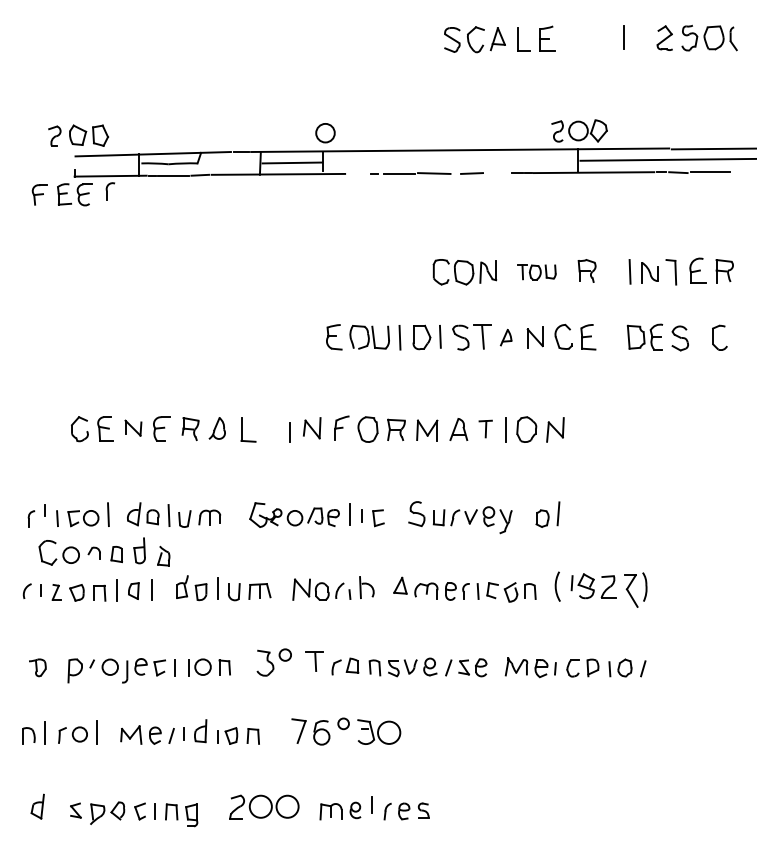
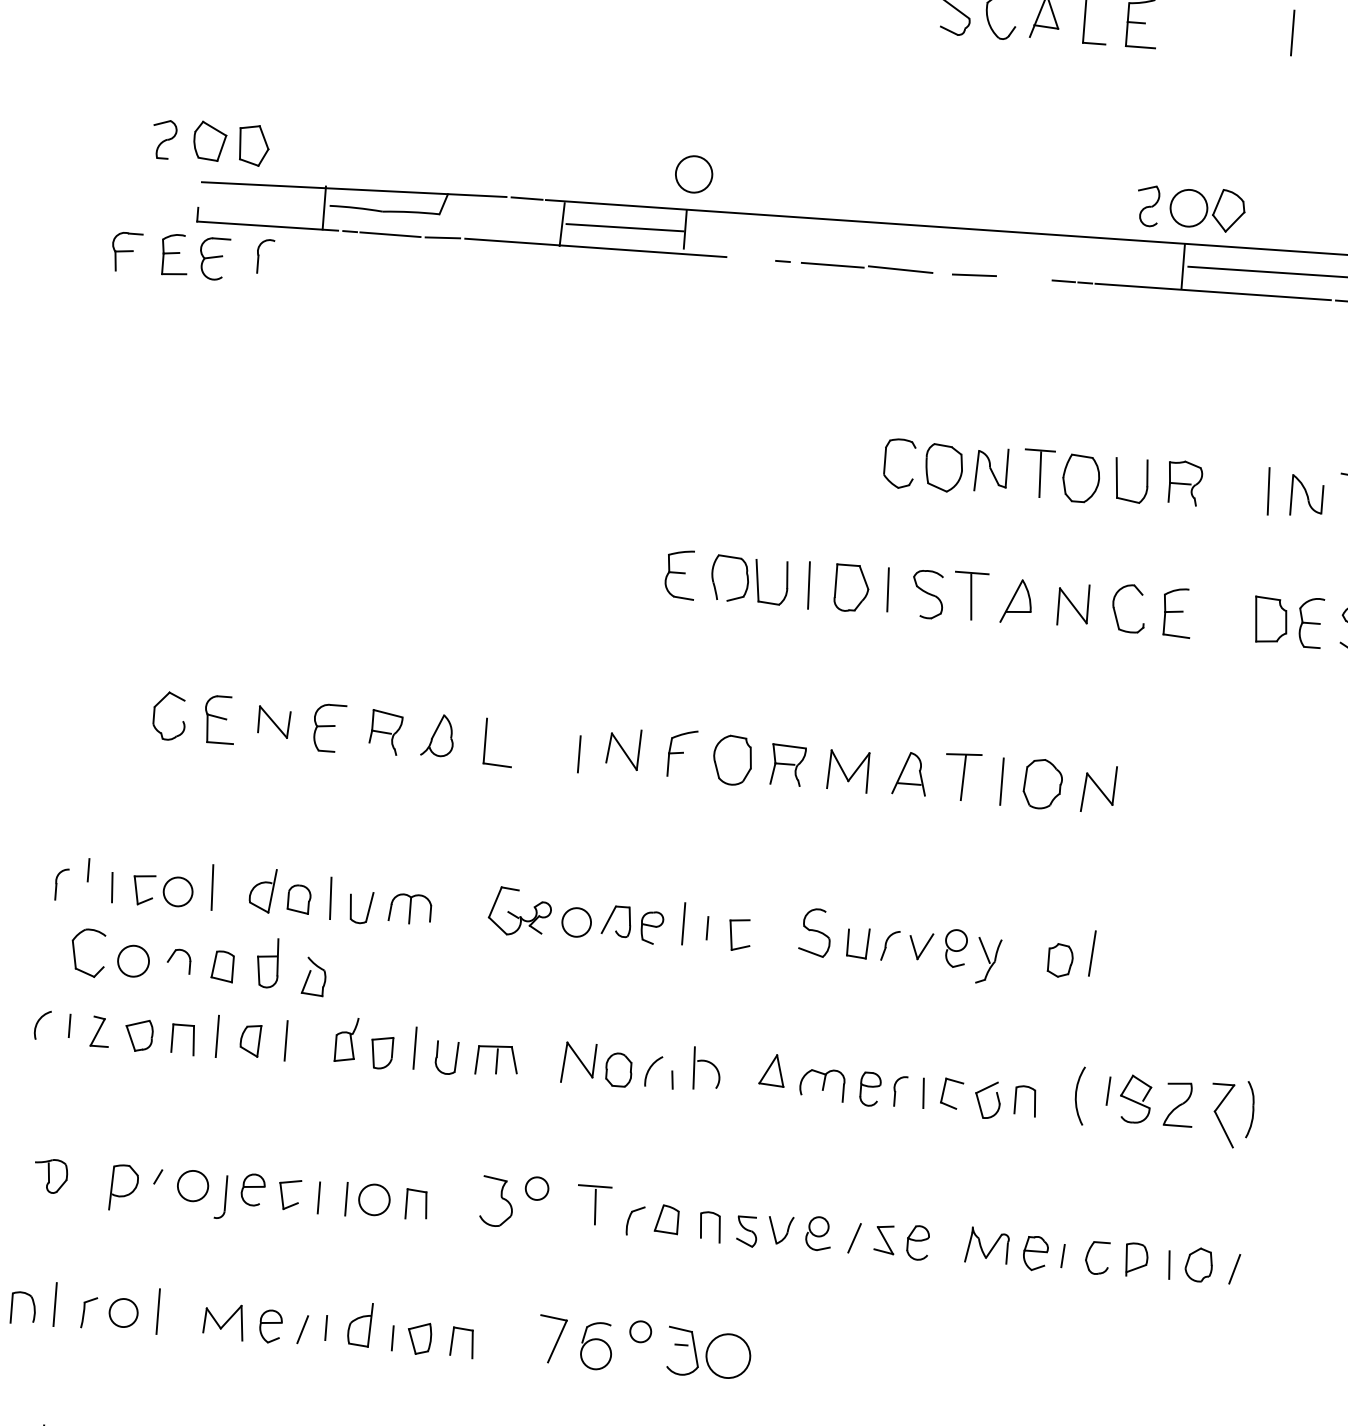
part: (536, 272) -> (1085, 478), size x1.67
part: (505, 337) -> (1015, 600), size x1.43
part: (485, 428) -> (962, 775), size x1.43

